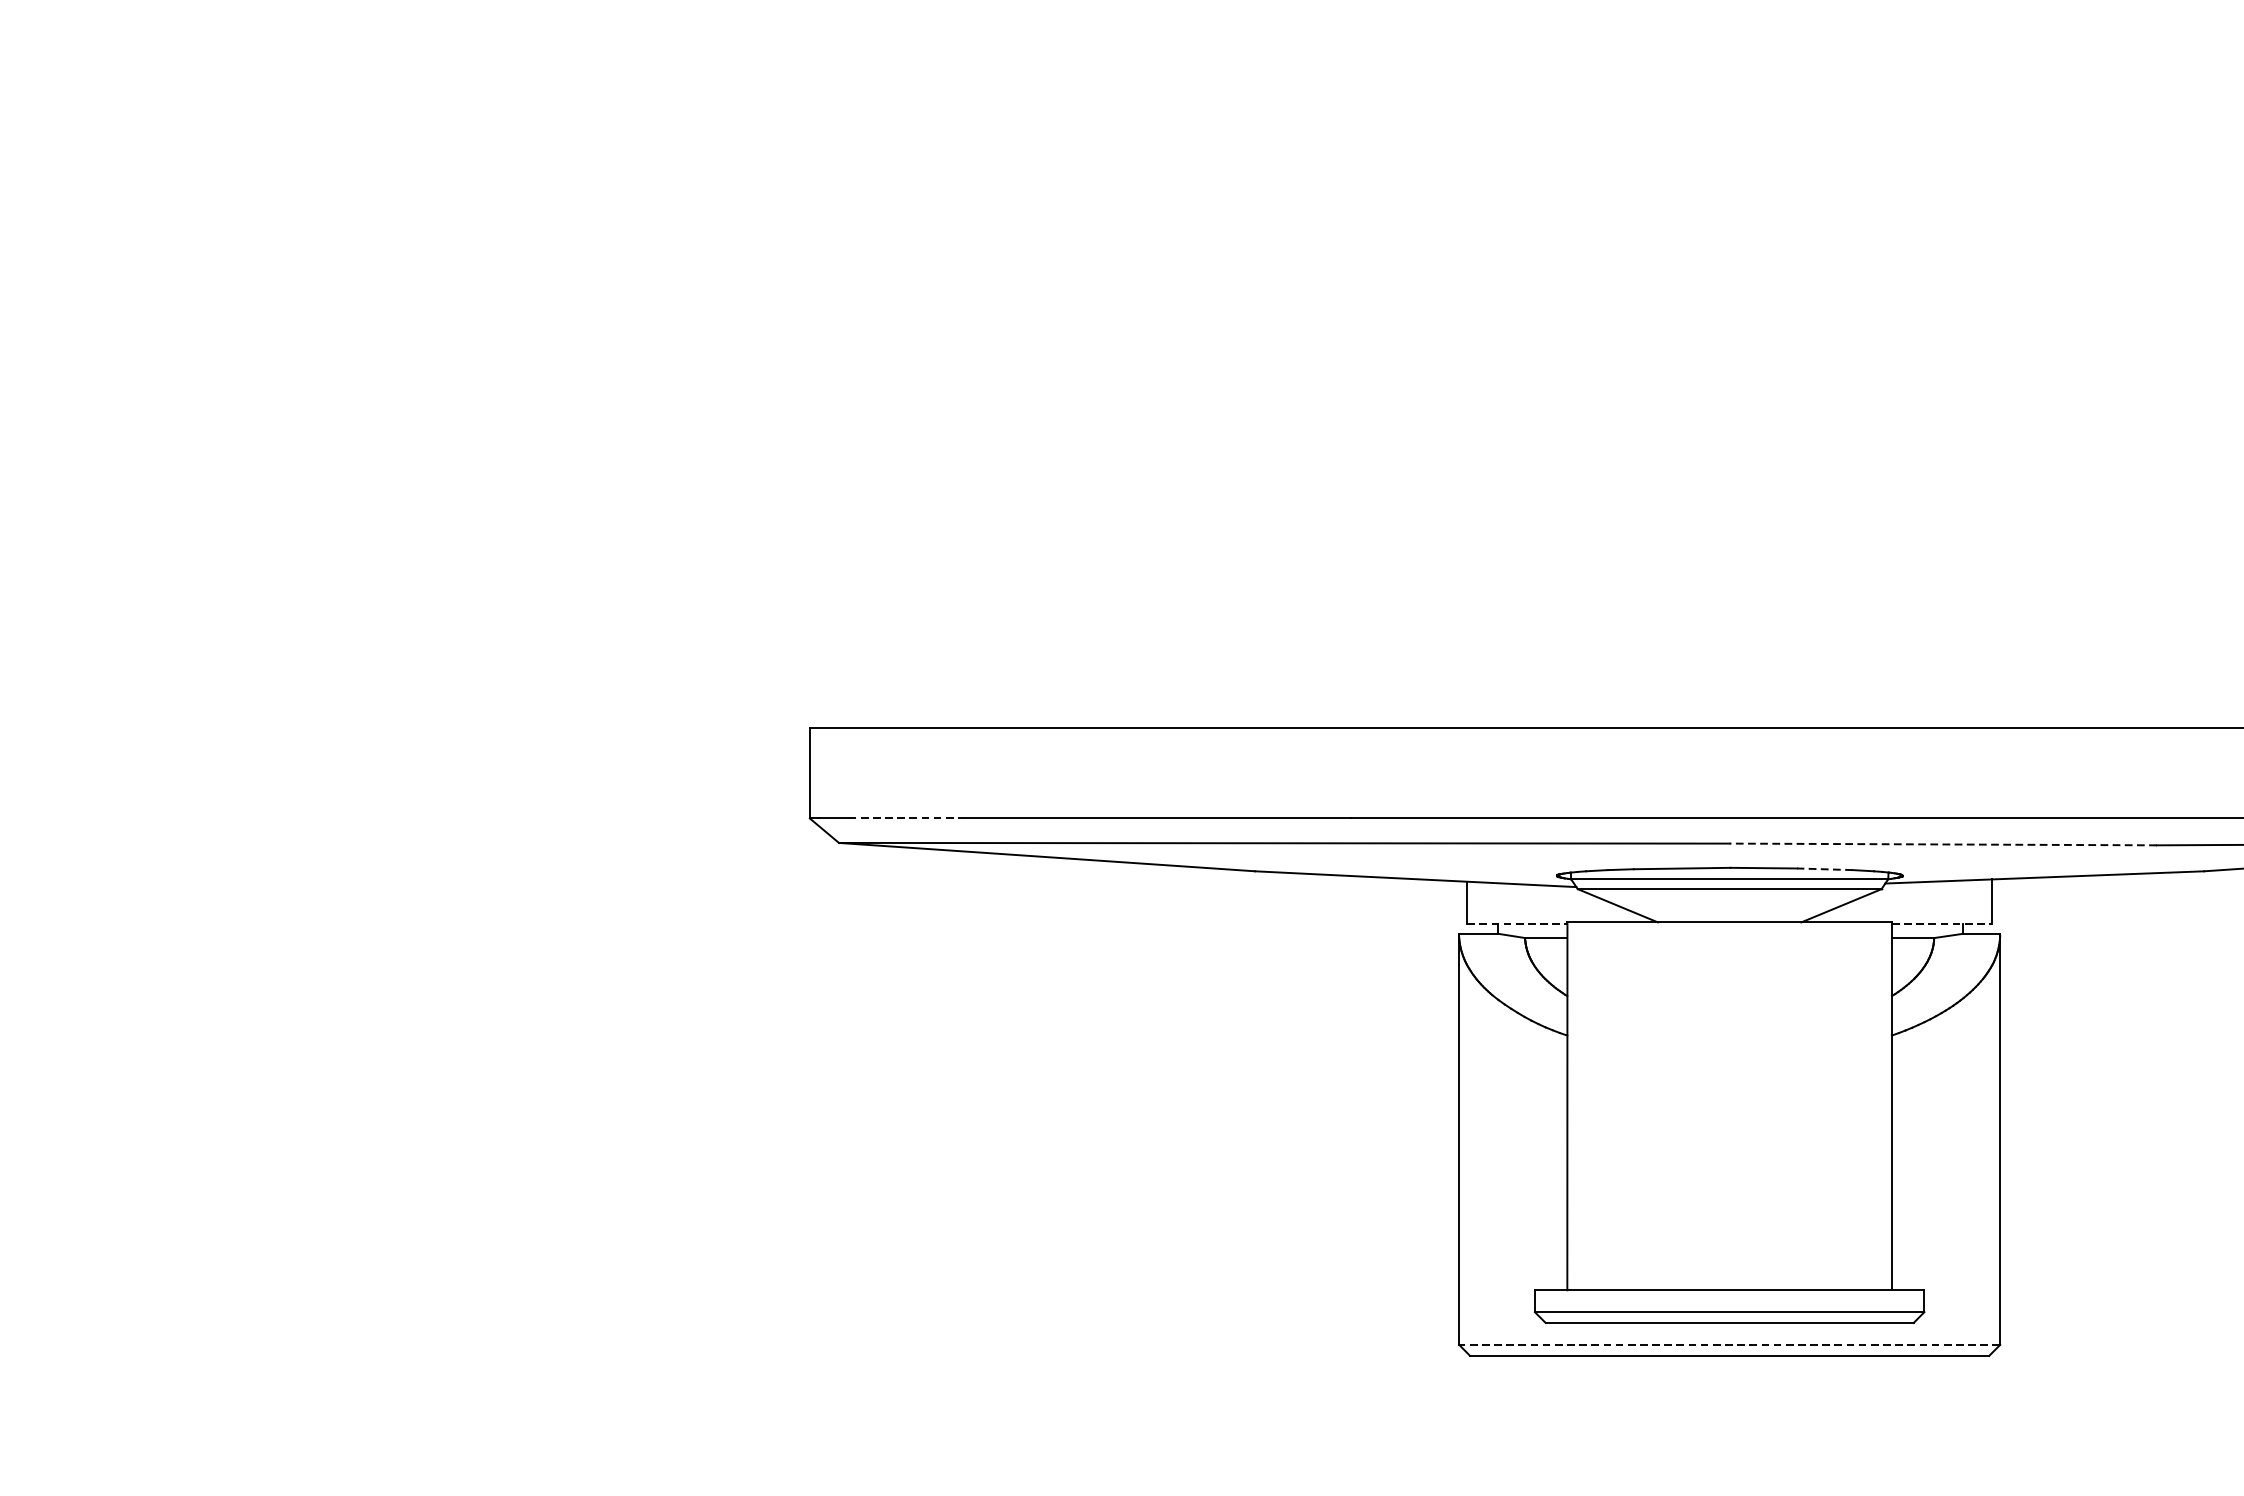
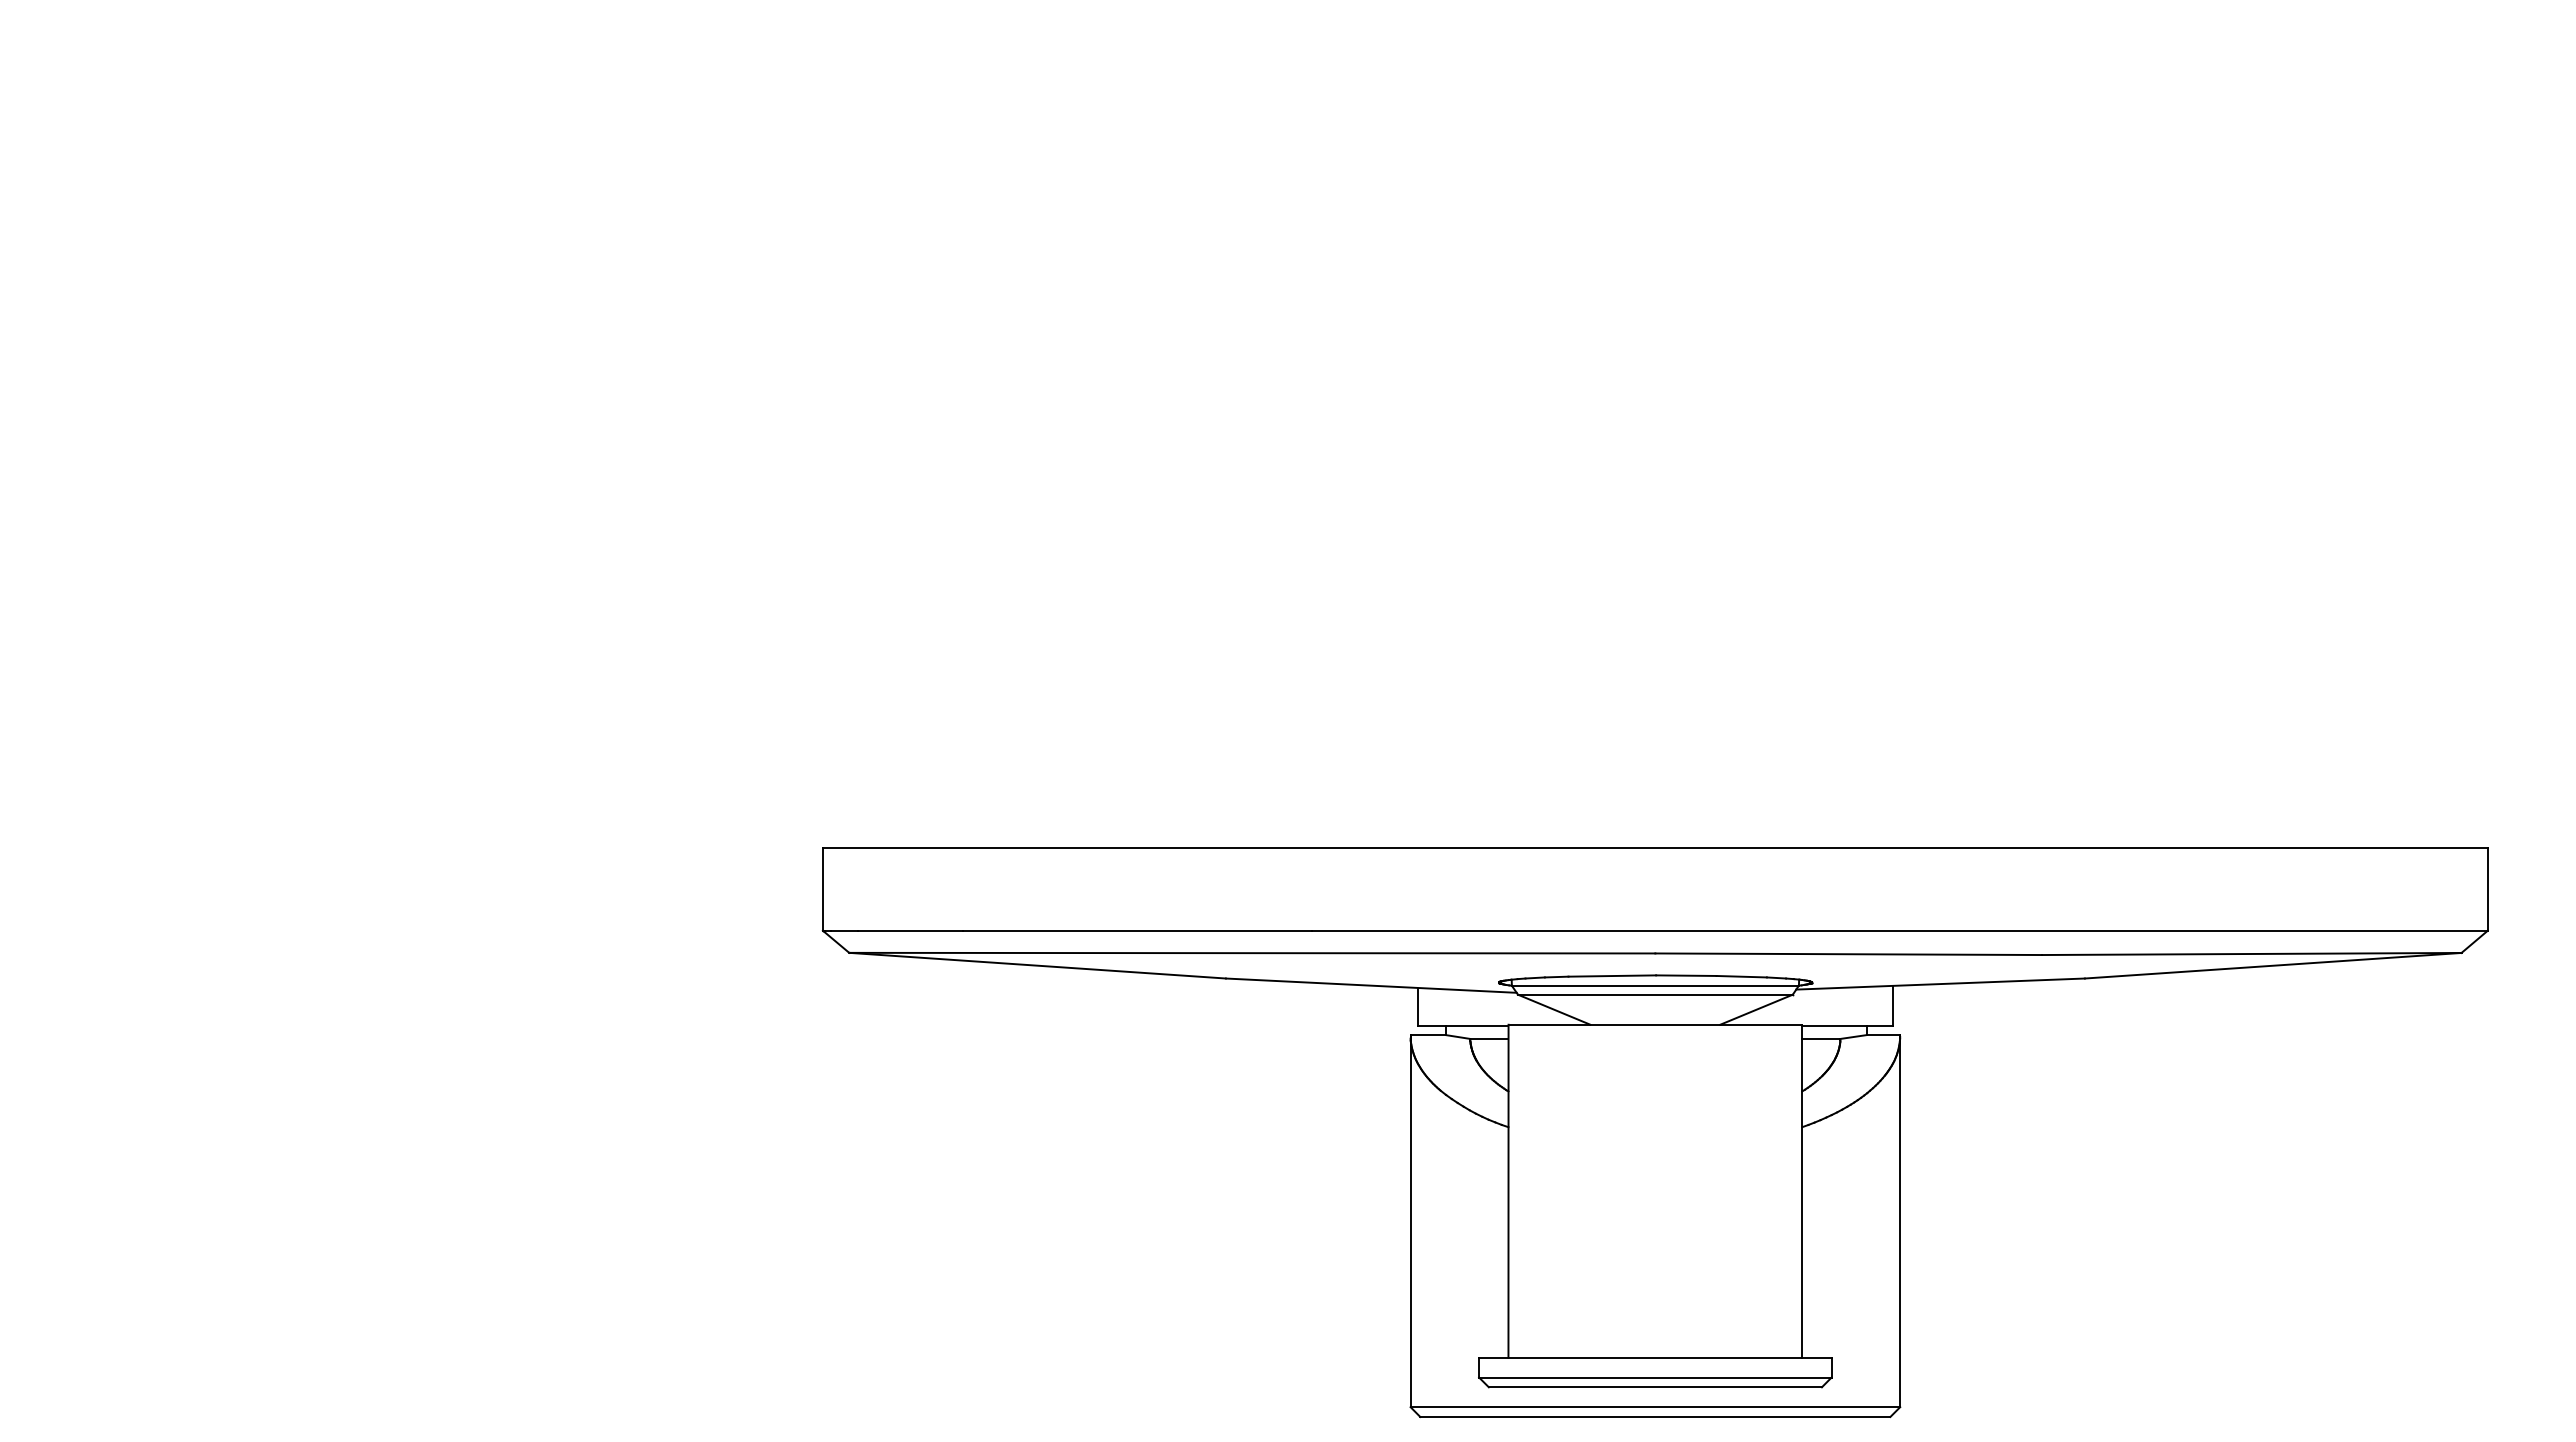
line: (906, 818) -> (910, 930), dashed -> solid
line: (1943, 844) -> (1848, 954), dashed -> solid
line: (1824, 869) -> (1741, 976), dashed -> solid
line: (1517, 924) -> (1463, 1026), dashed -> solid
line: (1943, 924) -> (1848, 1026), dashed -> solid
line: (1729, 1345) -> (1655, 1407), dashed -> solid

